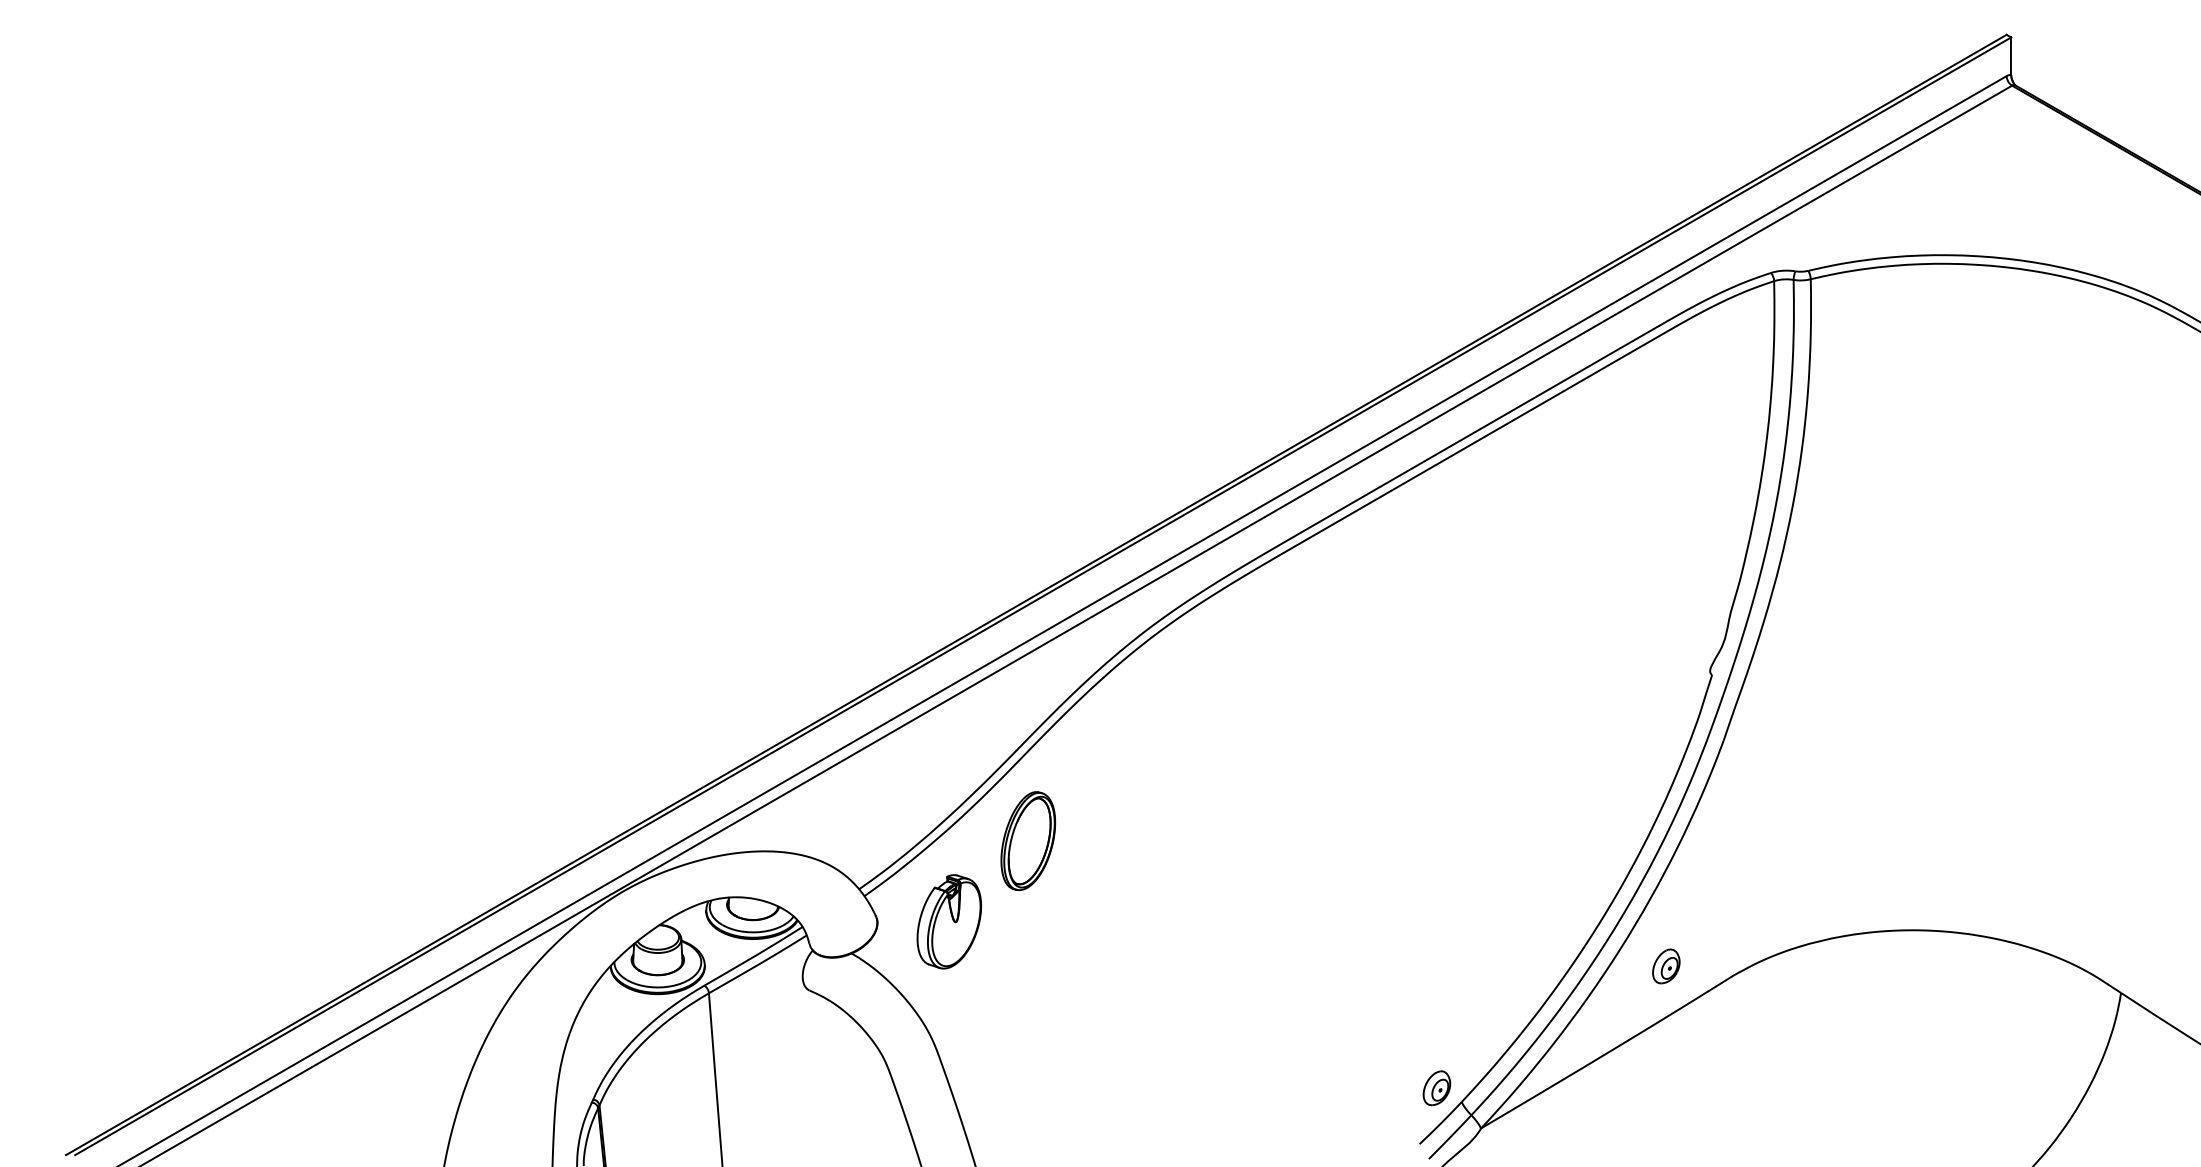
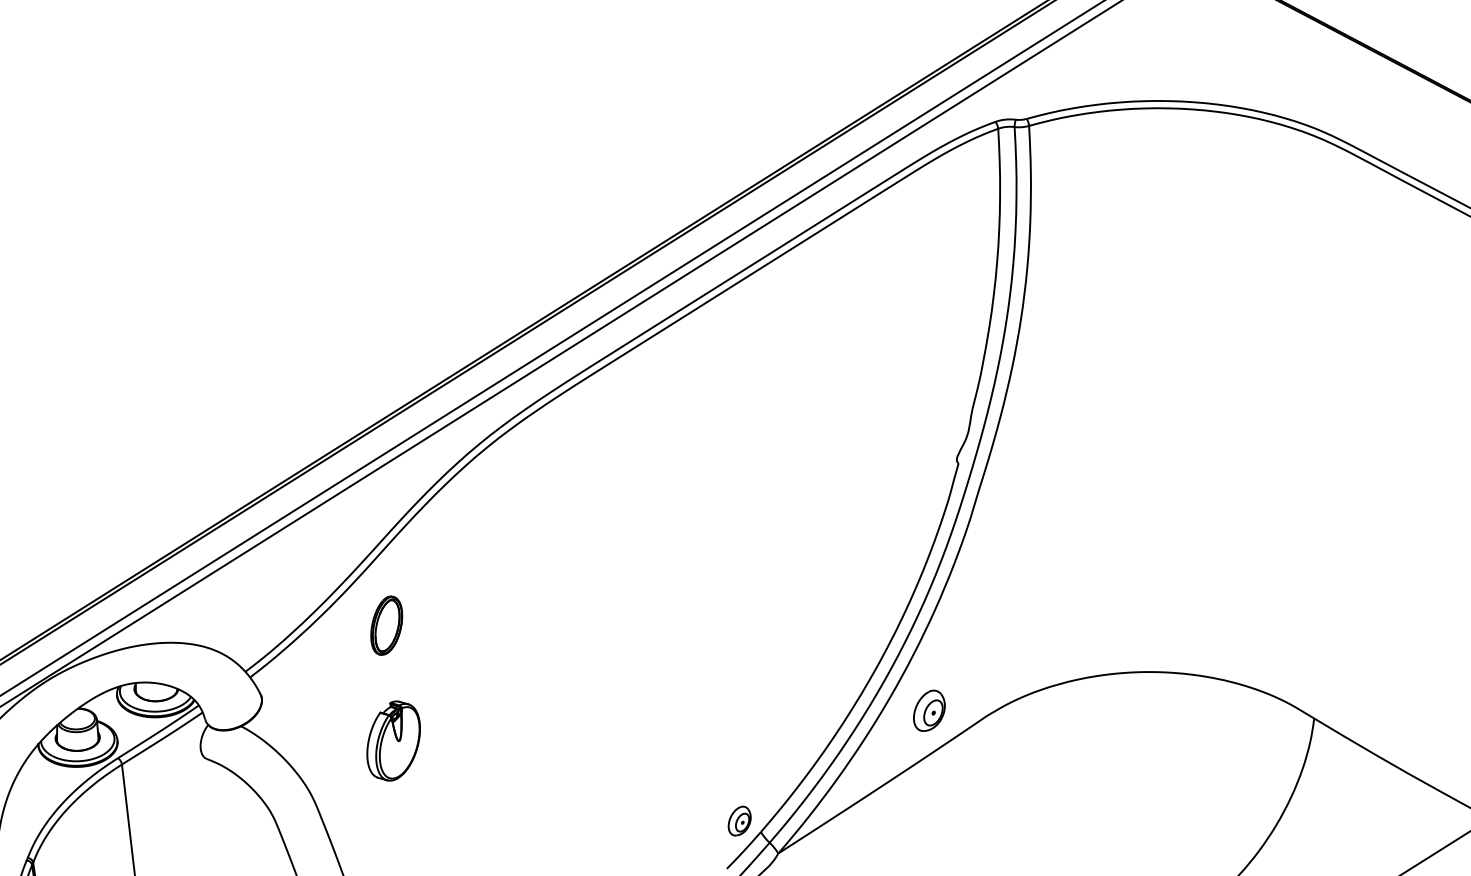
part: (1028, 840) -> (386, 625), size x0.7
part: (948, 921) -> (392, 740), moved
part: (1666, 966) -> (929, 710), size x1.4

